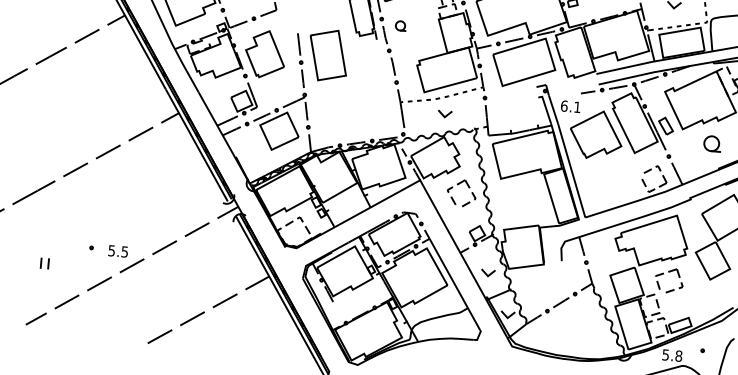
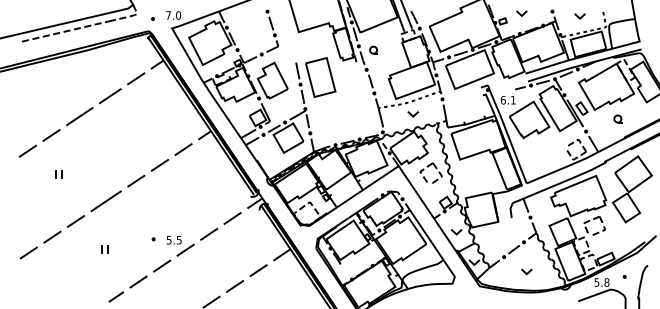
part: (711, 143) -> (617, 118), size x0.62
part: (43, 263) -> (104, 249), moved
part: (575, 332) -> (526, 271), added

